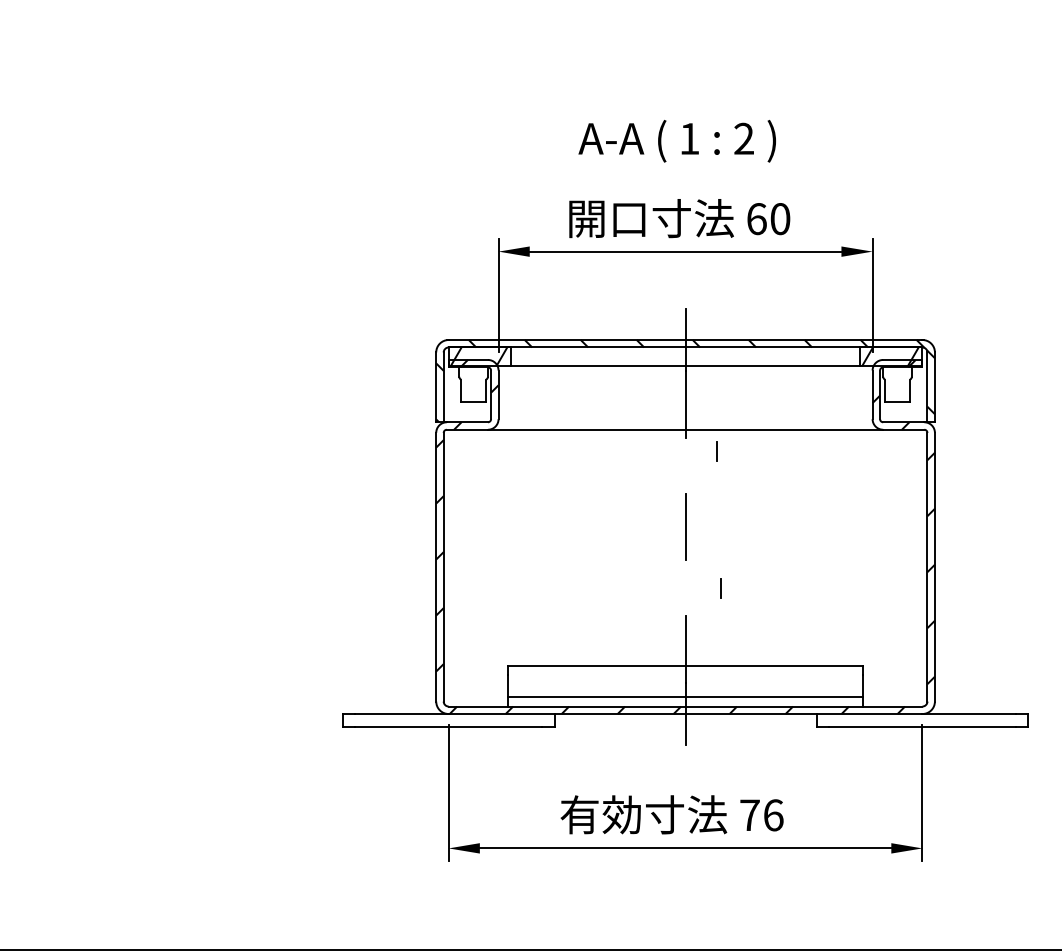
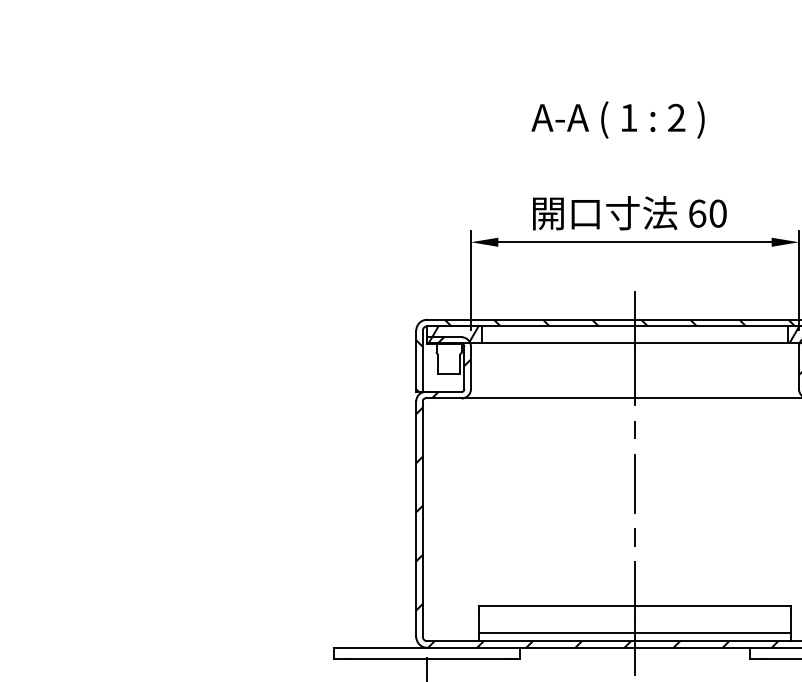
text: (676, 141) -> (617, 120), moved
line: (716, 451) -> (634, 429), moved
line: (720, 588) -> (634, 537), moved

